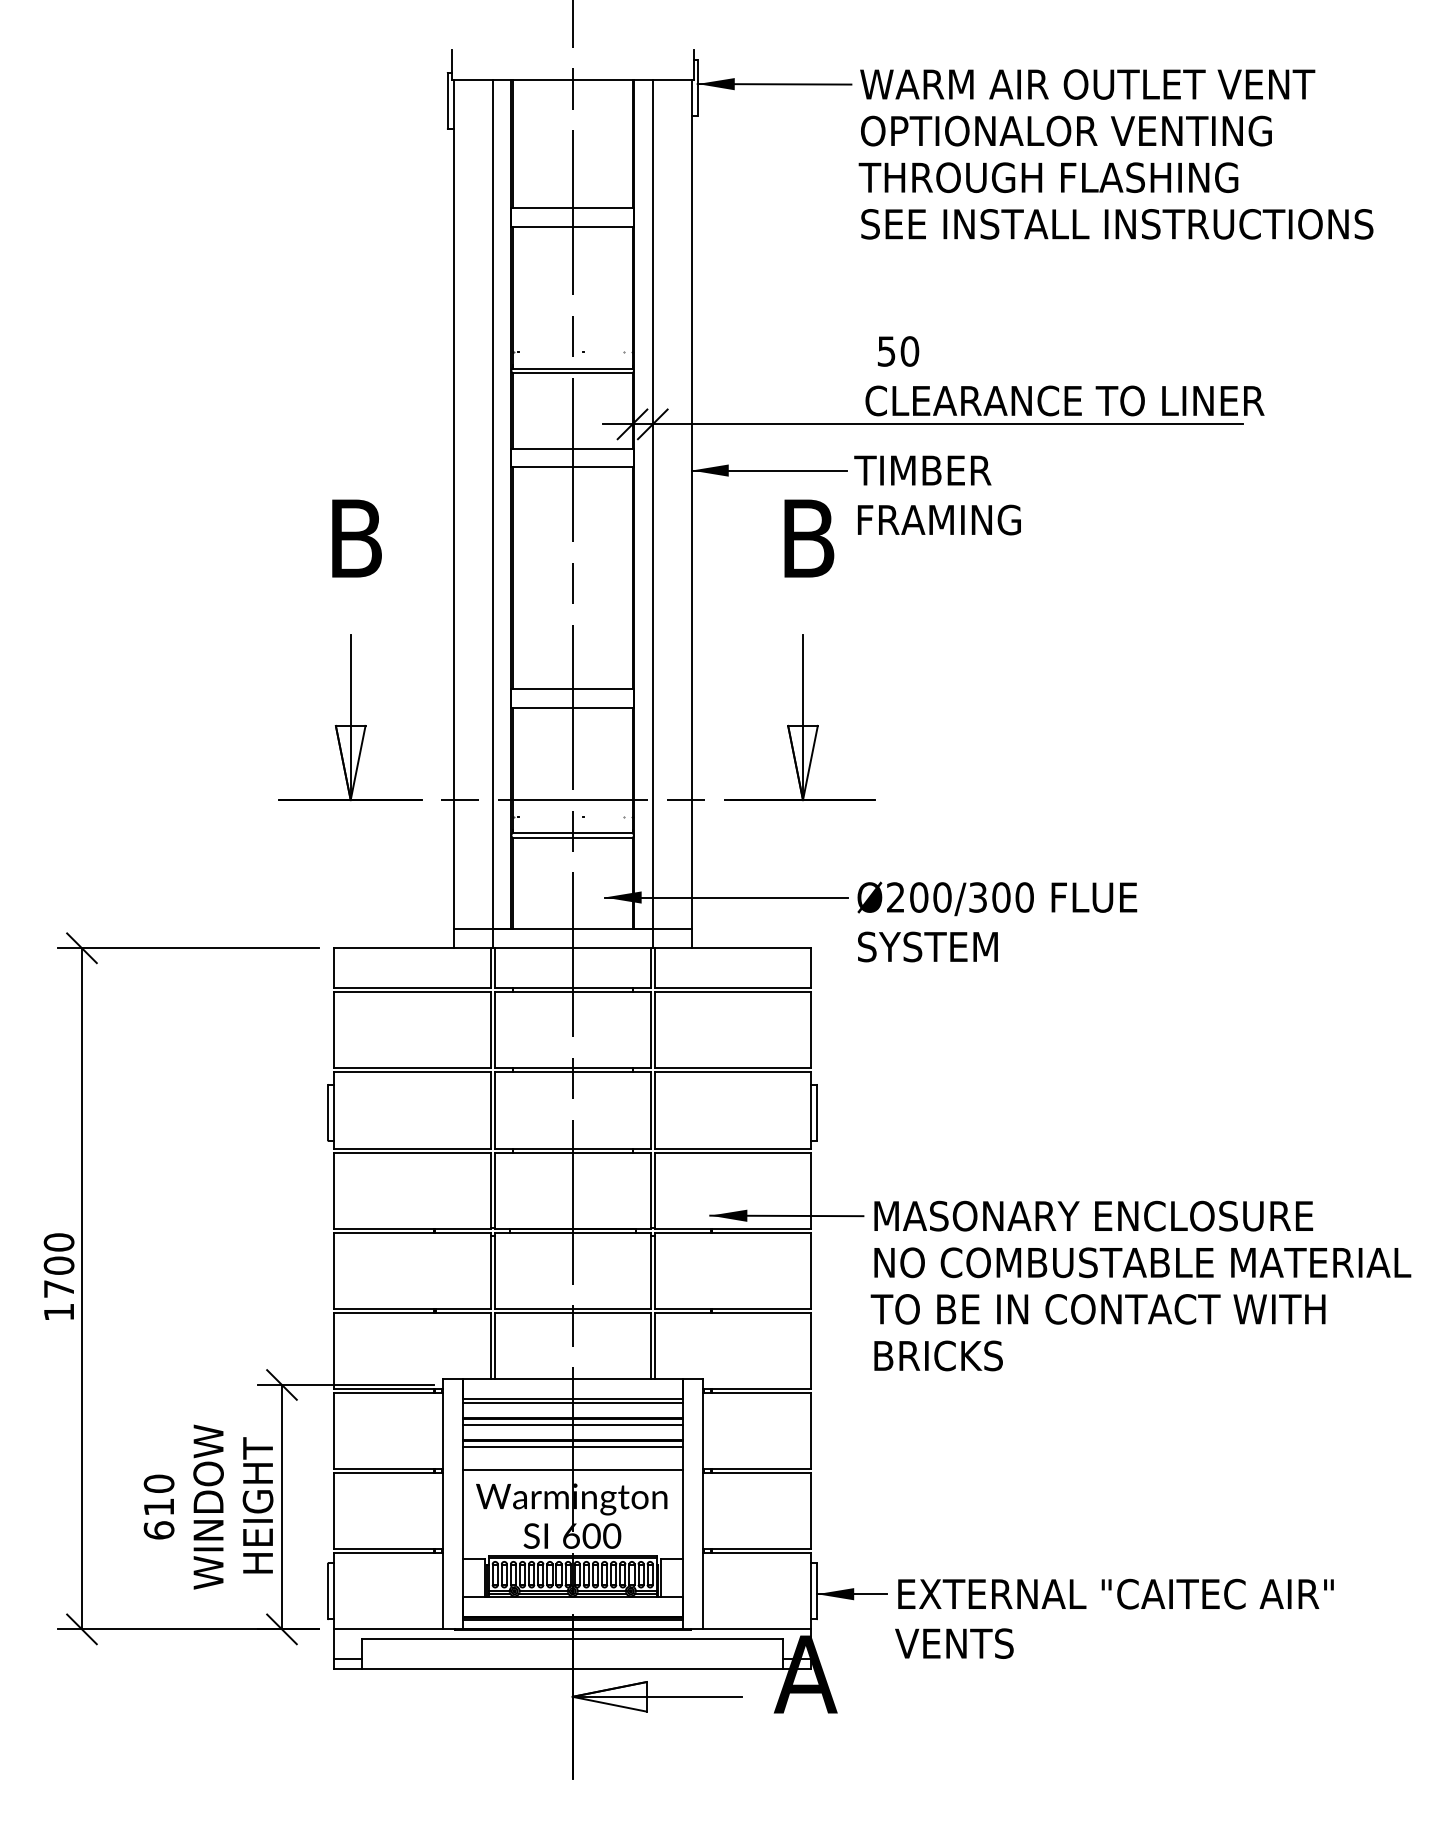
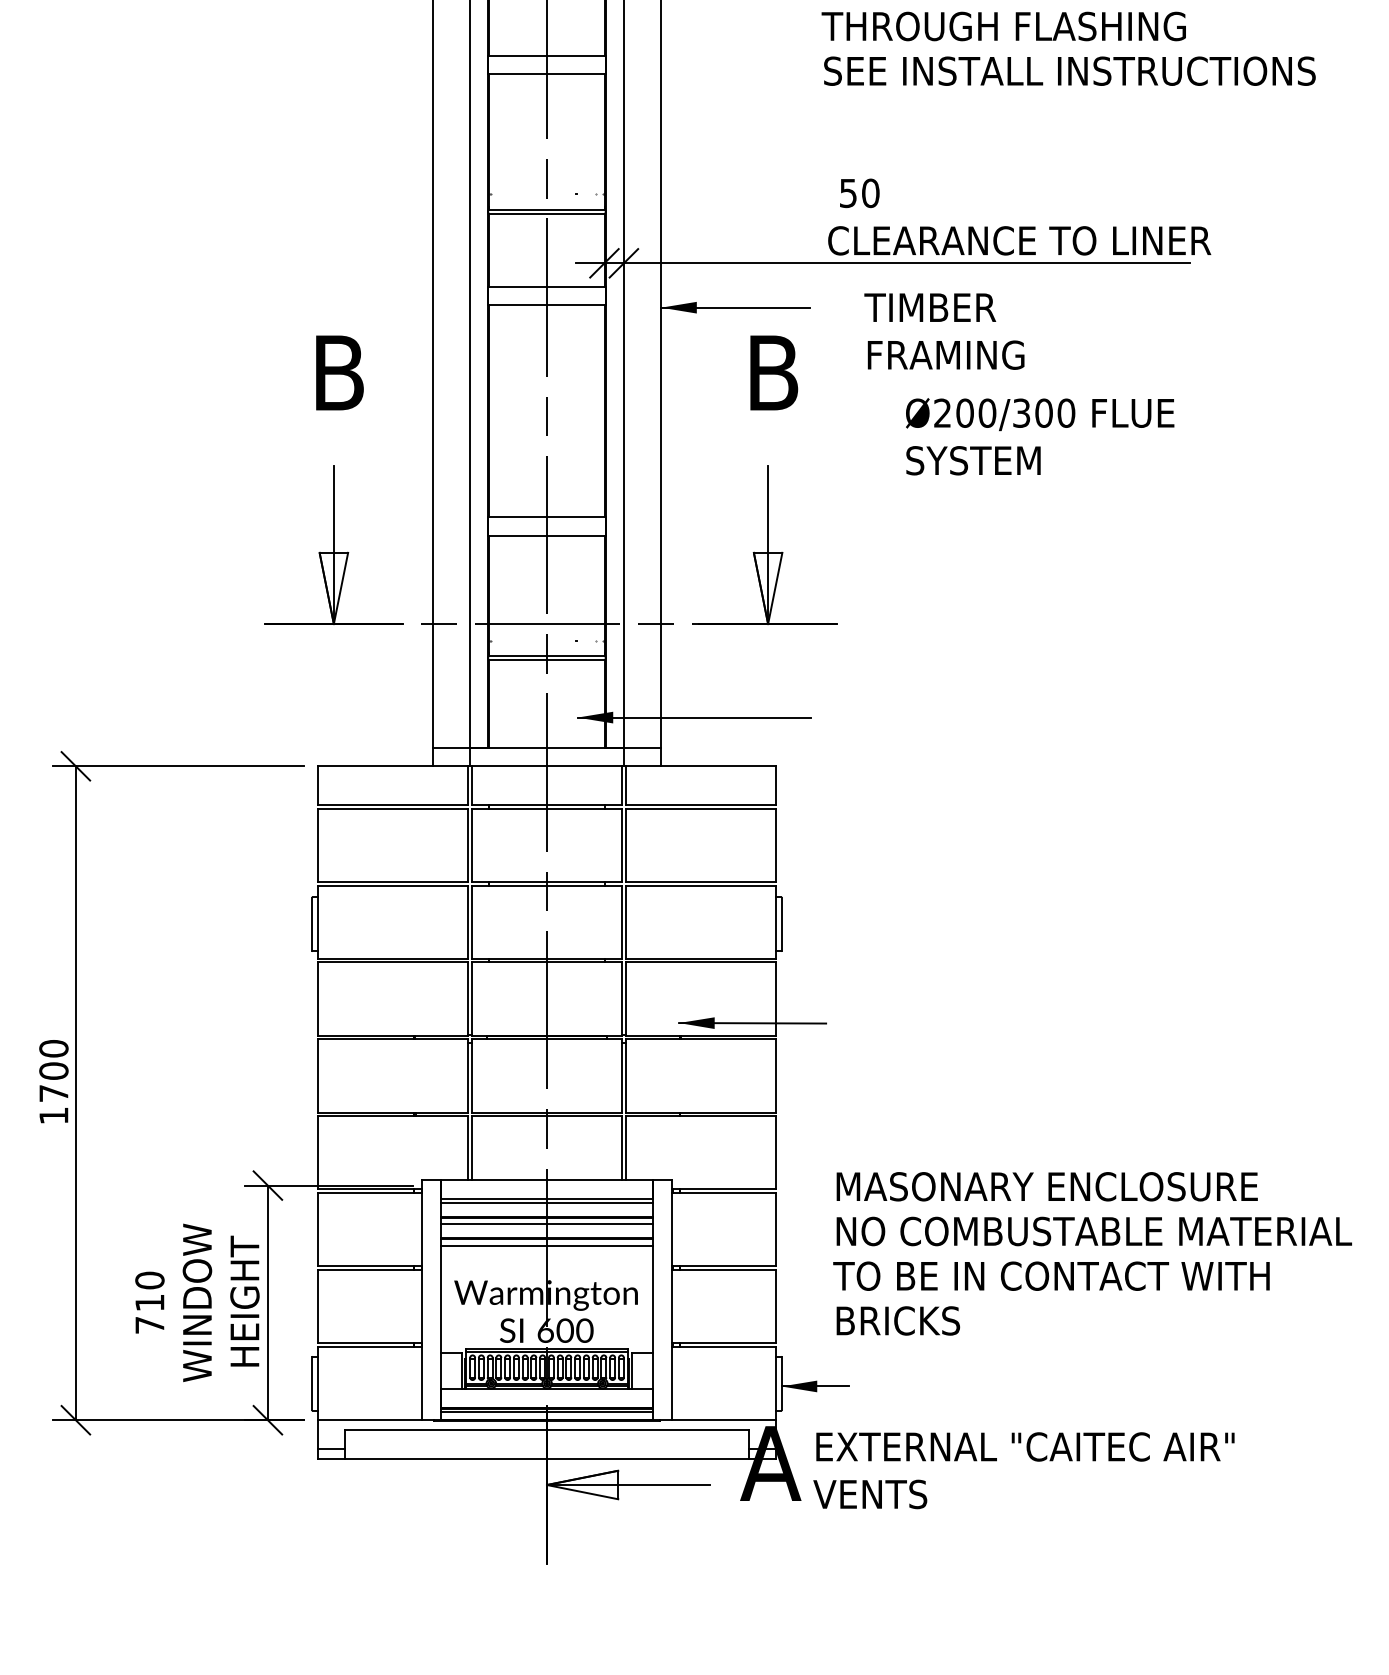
text: (937, 495) -> (944, 331), moved
text: (997, 921) -> (1040, 436), moved
text: (1140, 1285) -> (1092, 1253), moved
line: (572, 1469) -> (546, 1266), removed
text: (158, 1530) -> (149, 1325), 610 -> 710
text: (1114, 1618) -> (1023, 1470), moved

